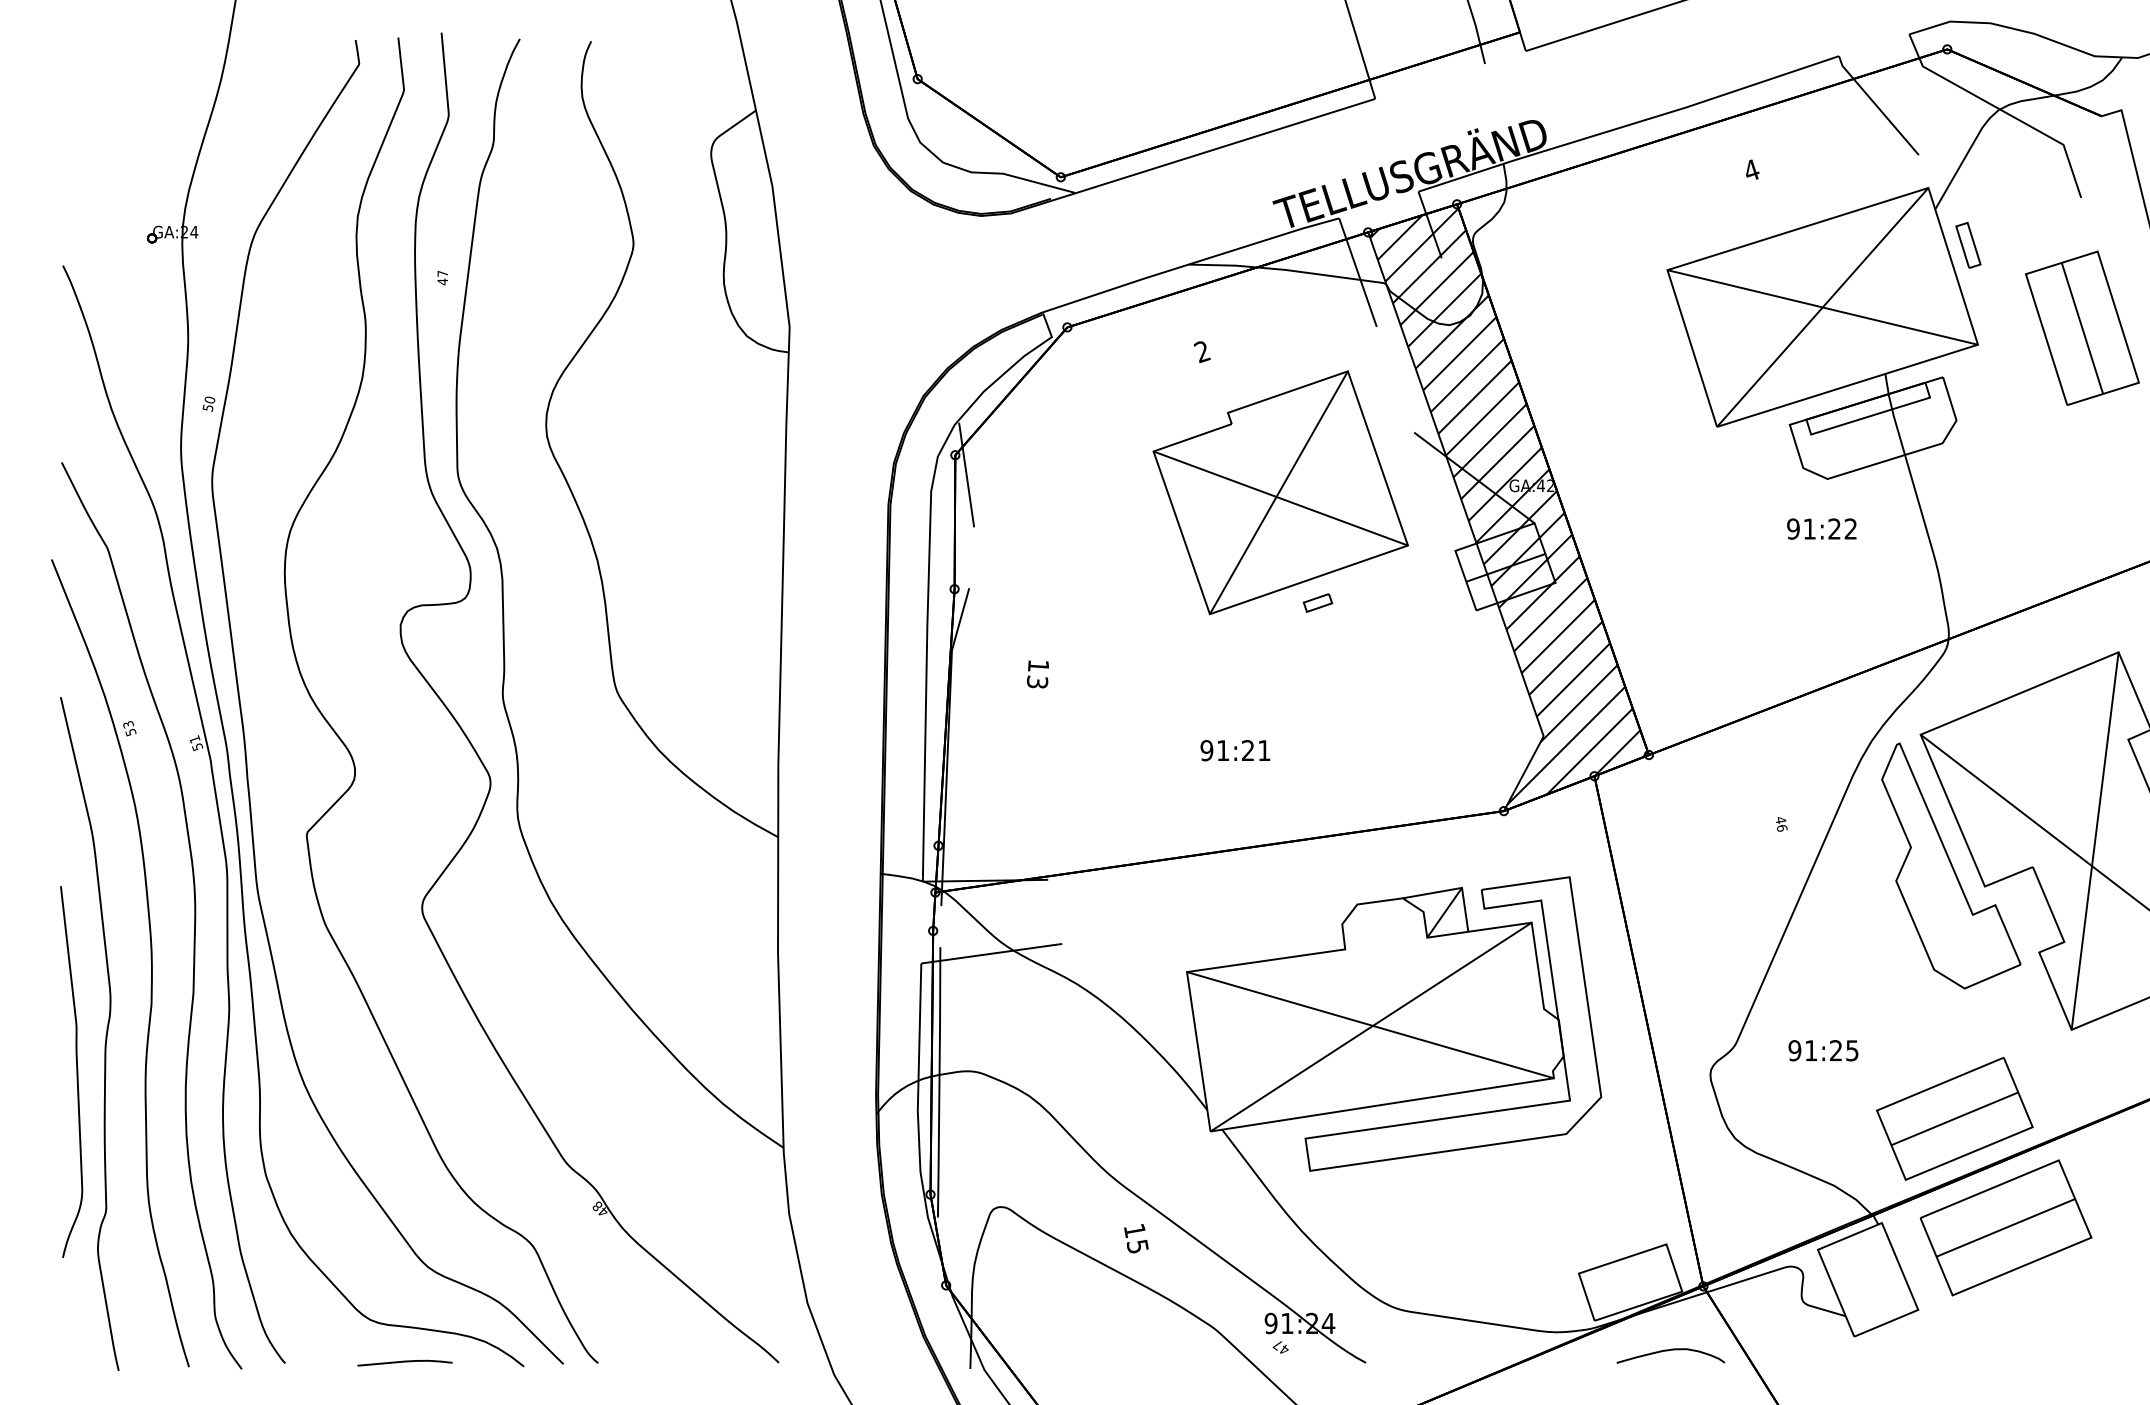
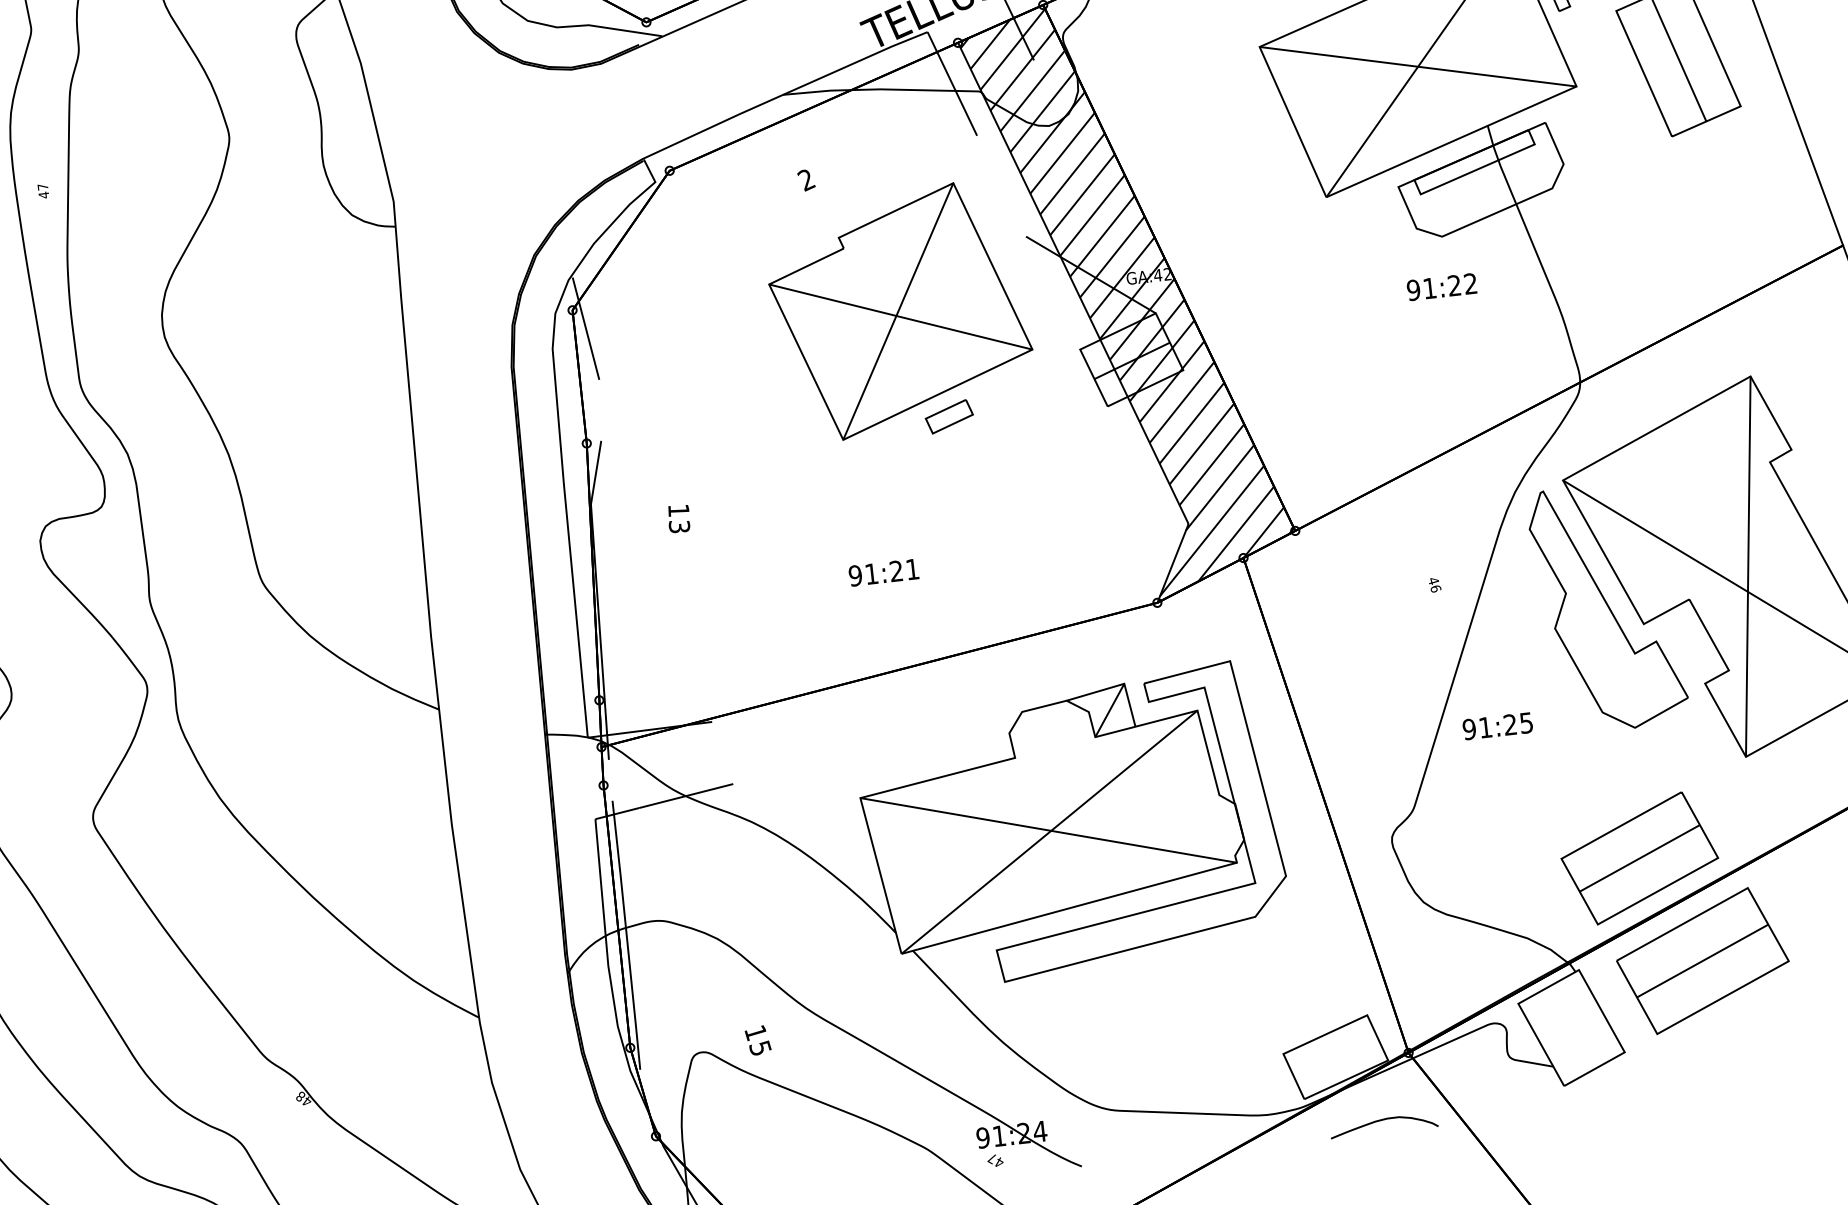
part: (1317, 602) -> (948, 416), size x1.67
text: (1823, 1050) -> (1497, 726), moved
text: (1136, 1238) -> (758, 1040), moved

